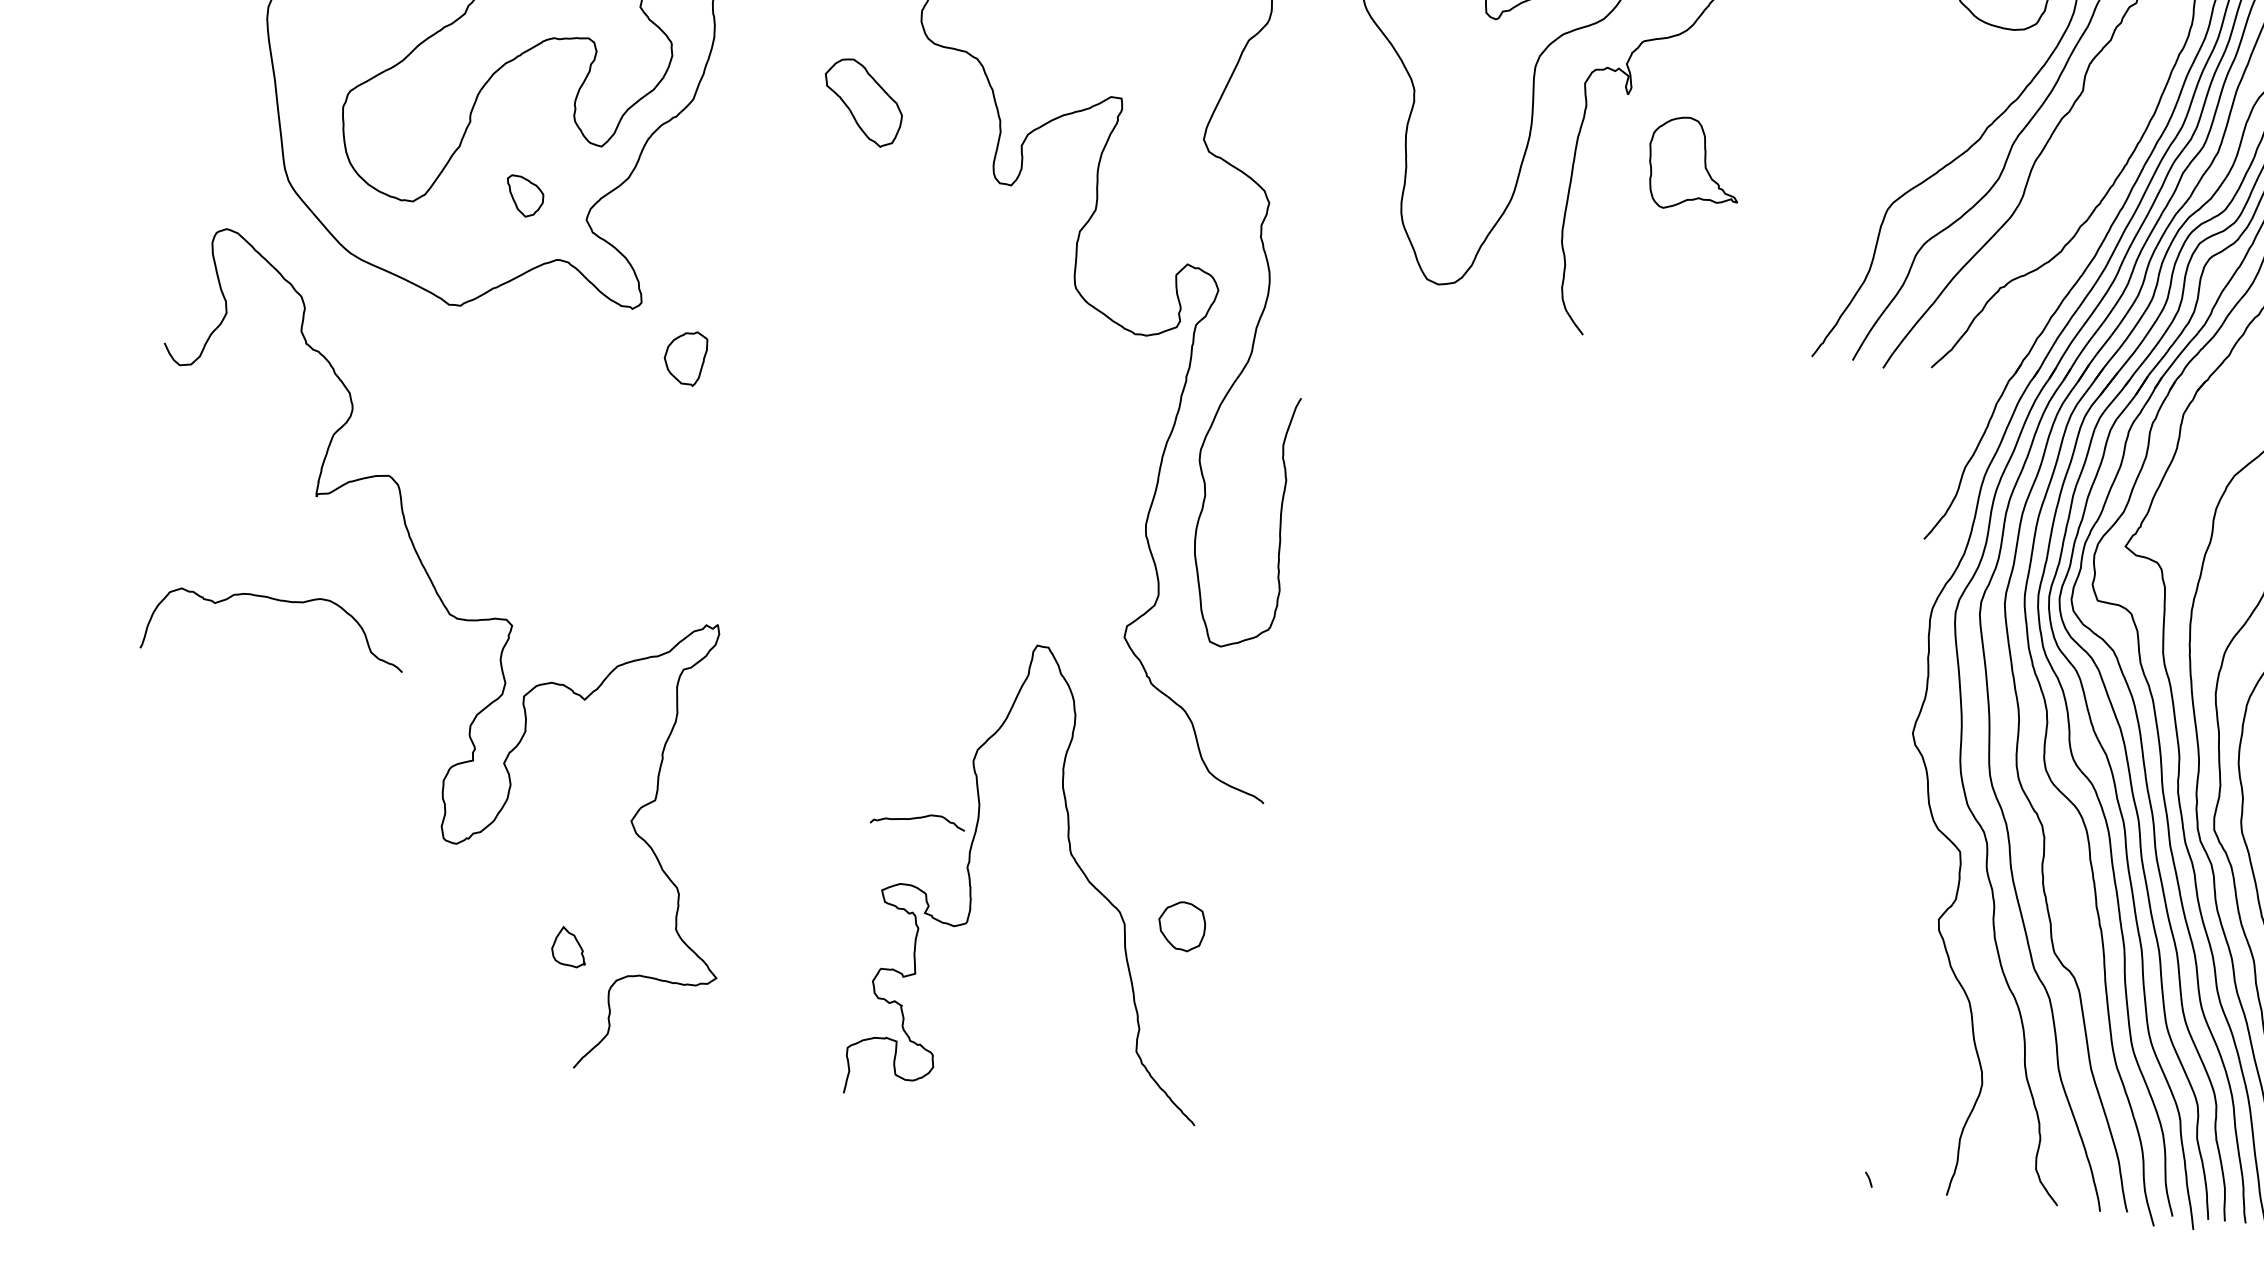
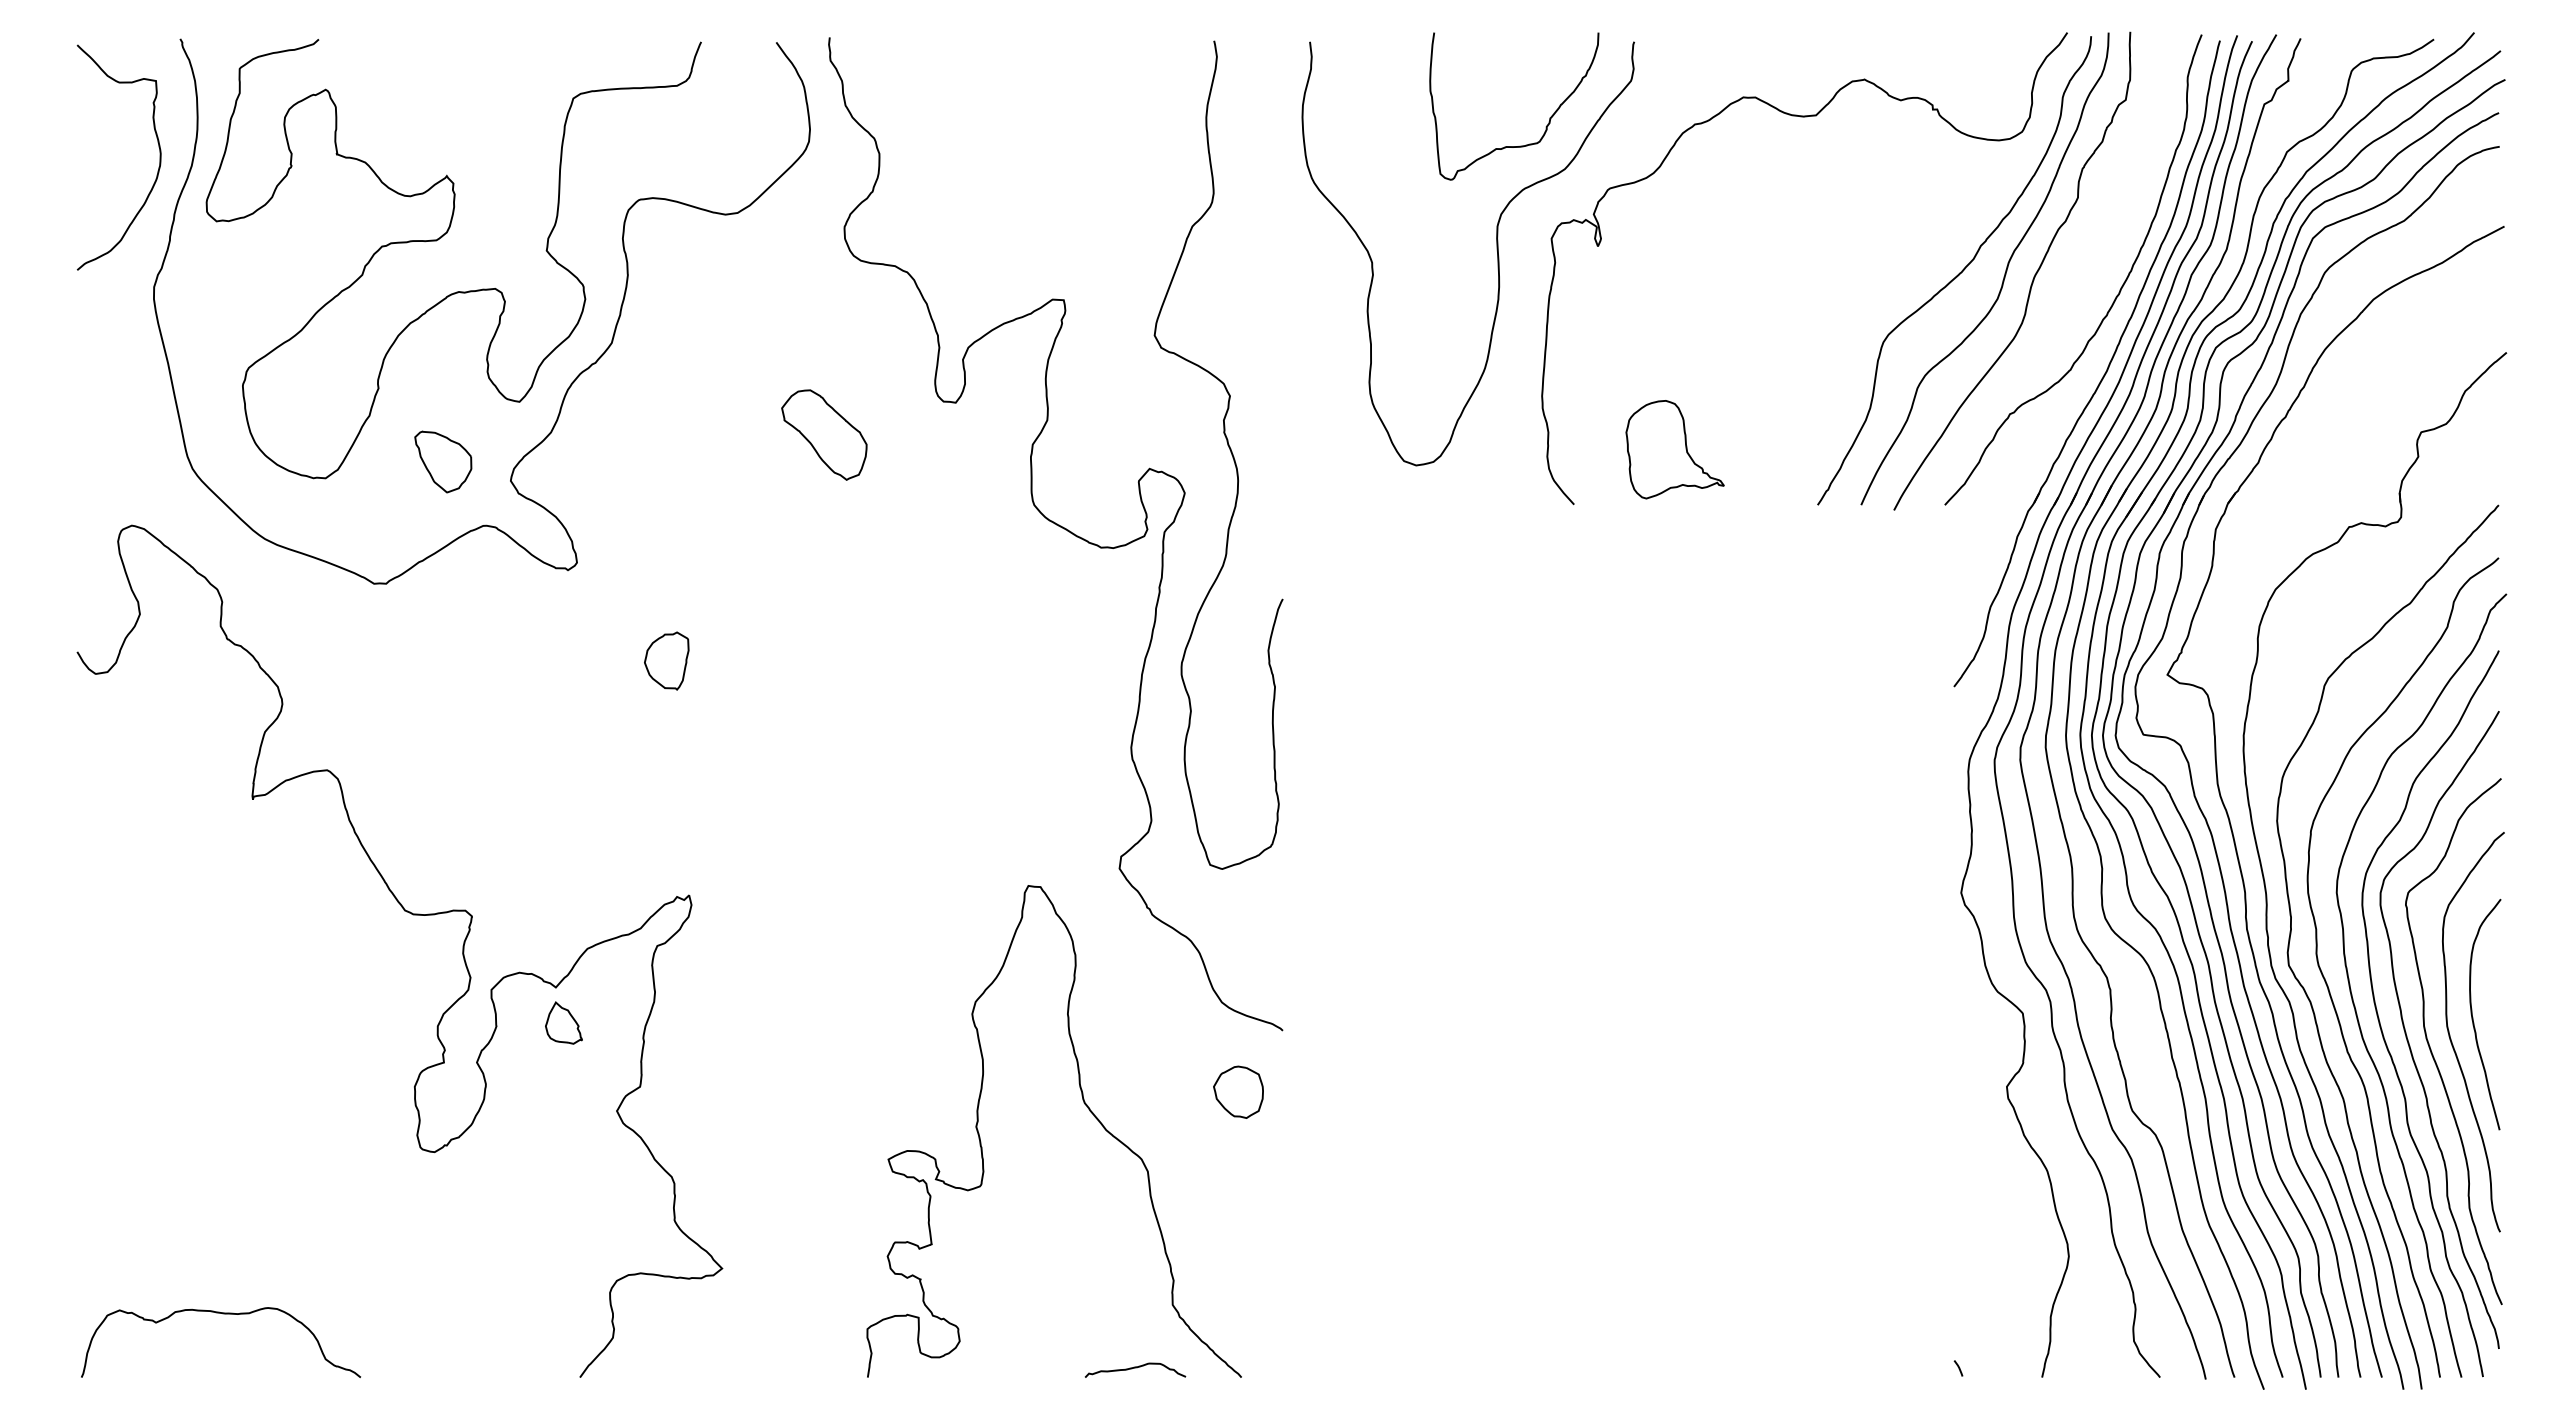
part: (863, 102) -> (824, 434), moved
part: (1694, 164) -> (1674, 449), moved
part: (525, 195) -> (443, 461), size x1.43
part: (685, 357) -> (666, 660), moved
curve: (278, 601) -> (222, 1314), moved
curve: (918, 818) -> (1135, 1368), moved
part: (1181, 925) -> (1238, 1091), moved
part: (569, 946) -> (563, 1022), moved

